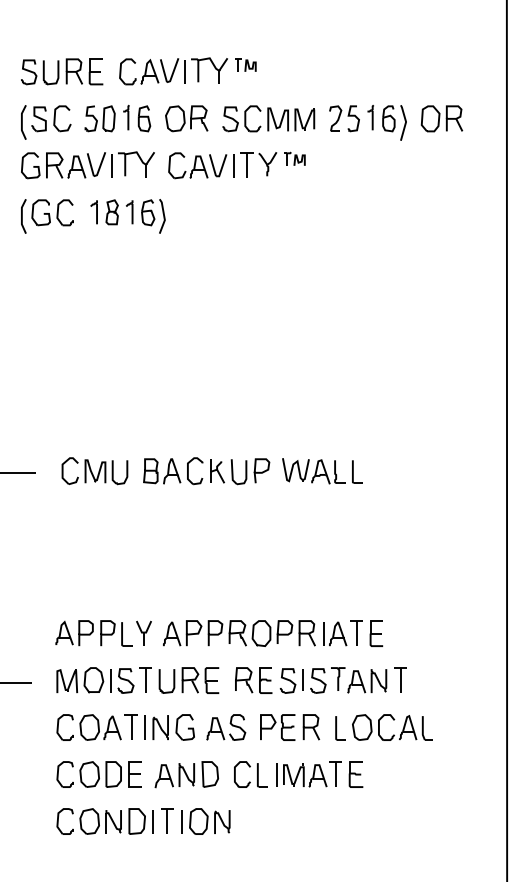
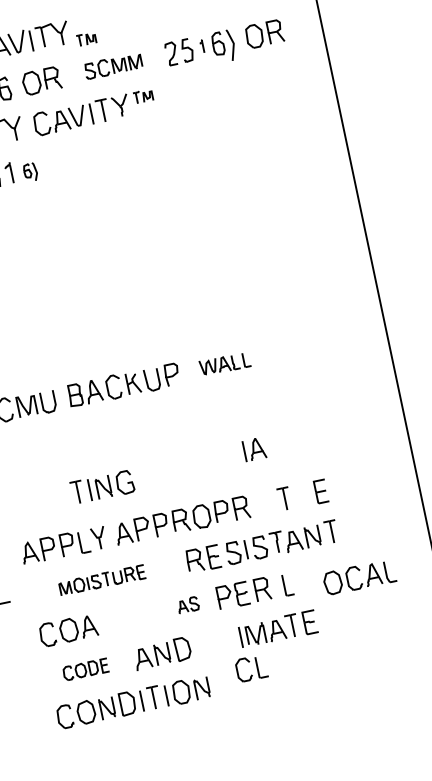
part: (245, 64) -> (86, 38), moved
part: (370, 117) -> (201, 46), size x0.6
part: (268, 118) -> (113, 65), size x0.7
part: (153, 216) -> (30, 172), size x0.6
part: (322, 471) -> (225, 364), size x0.7
part: (335, 633) -> (254, 448), moved
part: (376, 633) -> (321, 491), moved
part: (137, 680) -> (102, 580), size x0.6
part: (393, 720) -> (358, 571), moved
part: (159, 727) -> (102, 487), moved
part: (226, 727) -> (188, 605), size x0.6
part: (250, 767) -> (249, 662), moved
part: (98, 774) -> (85, 669), size x0.6

